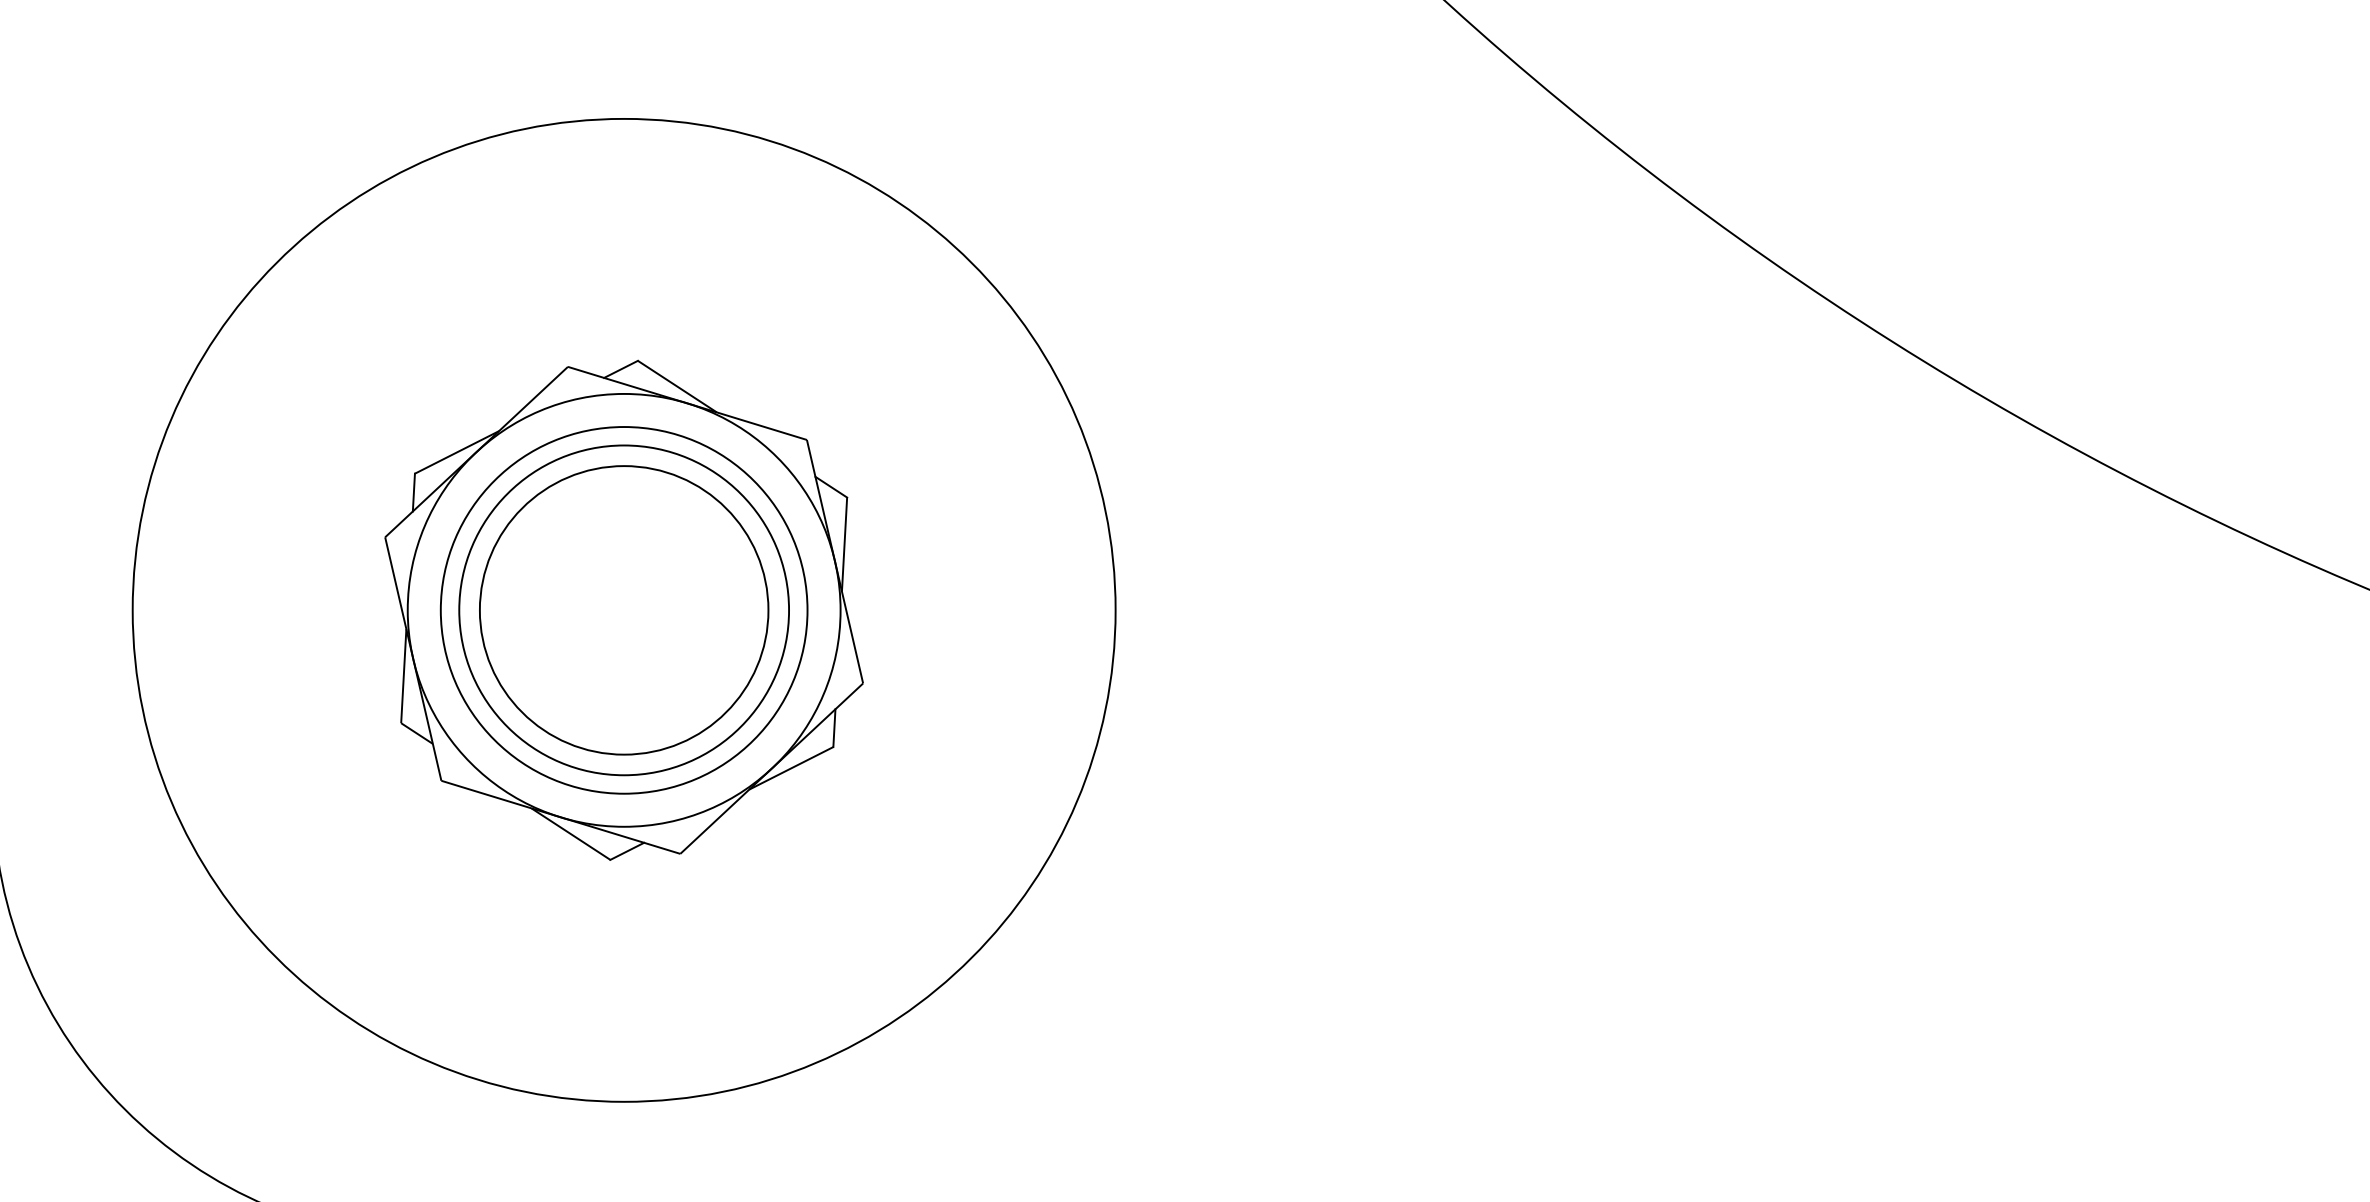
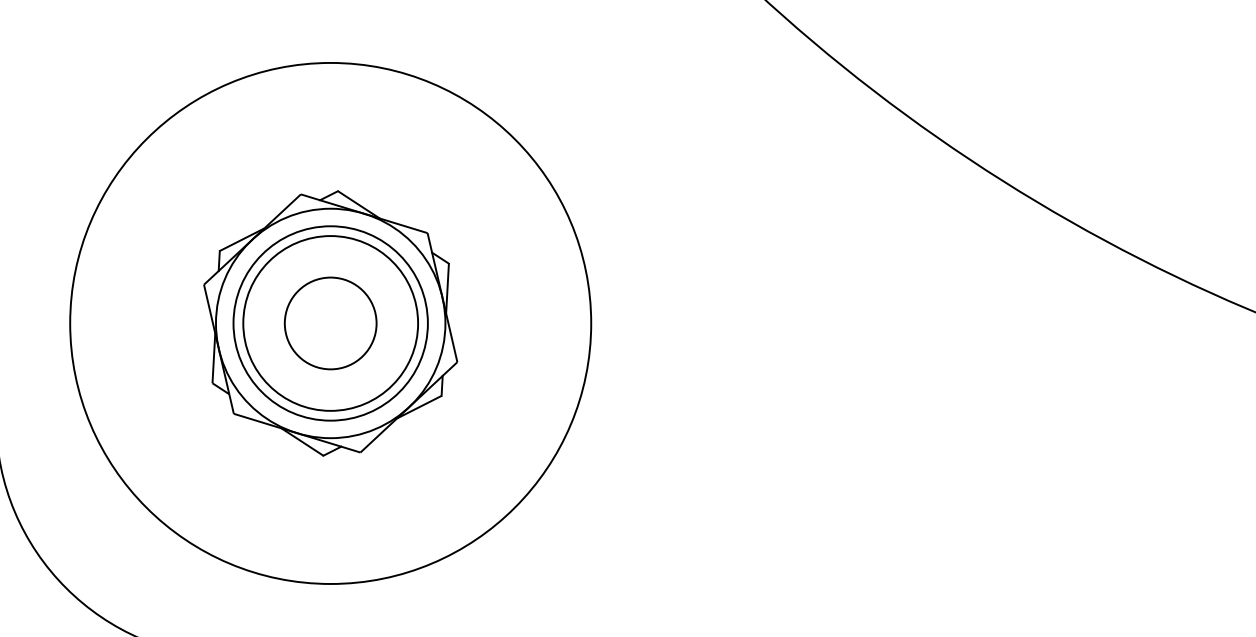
circle: (623, 608) -> (330, 322), size x0.6

